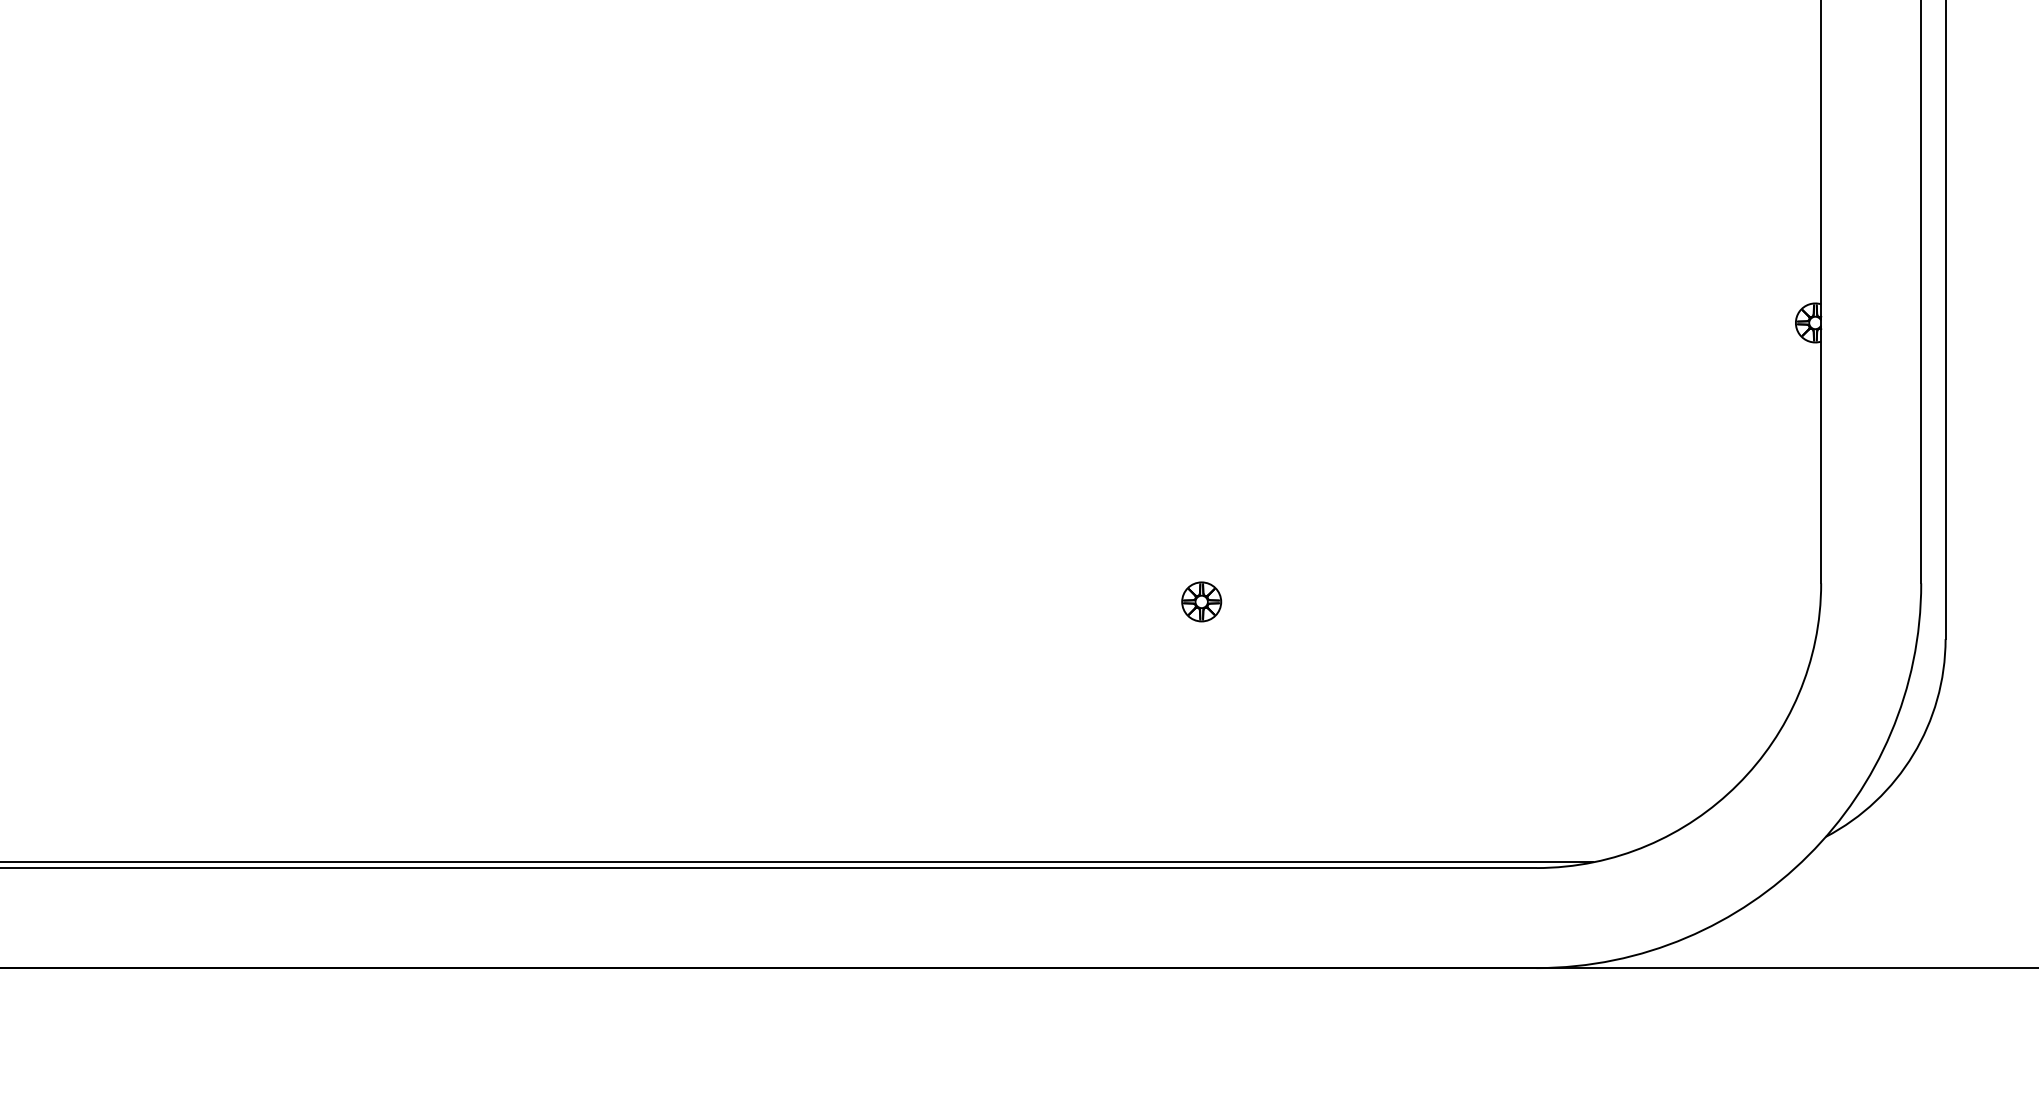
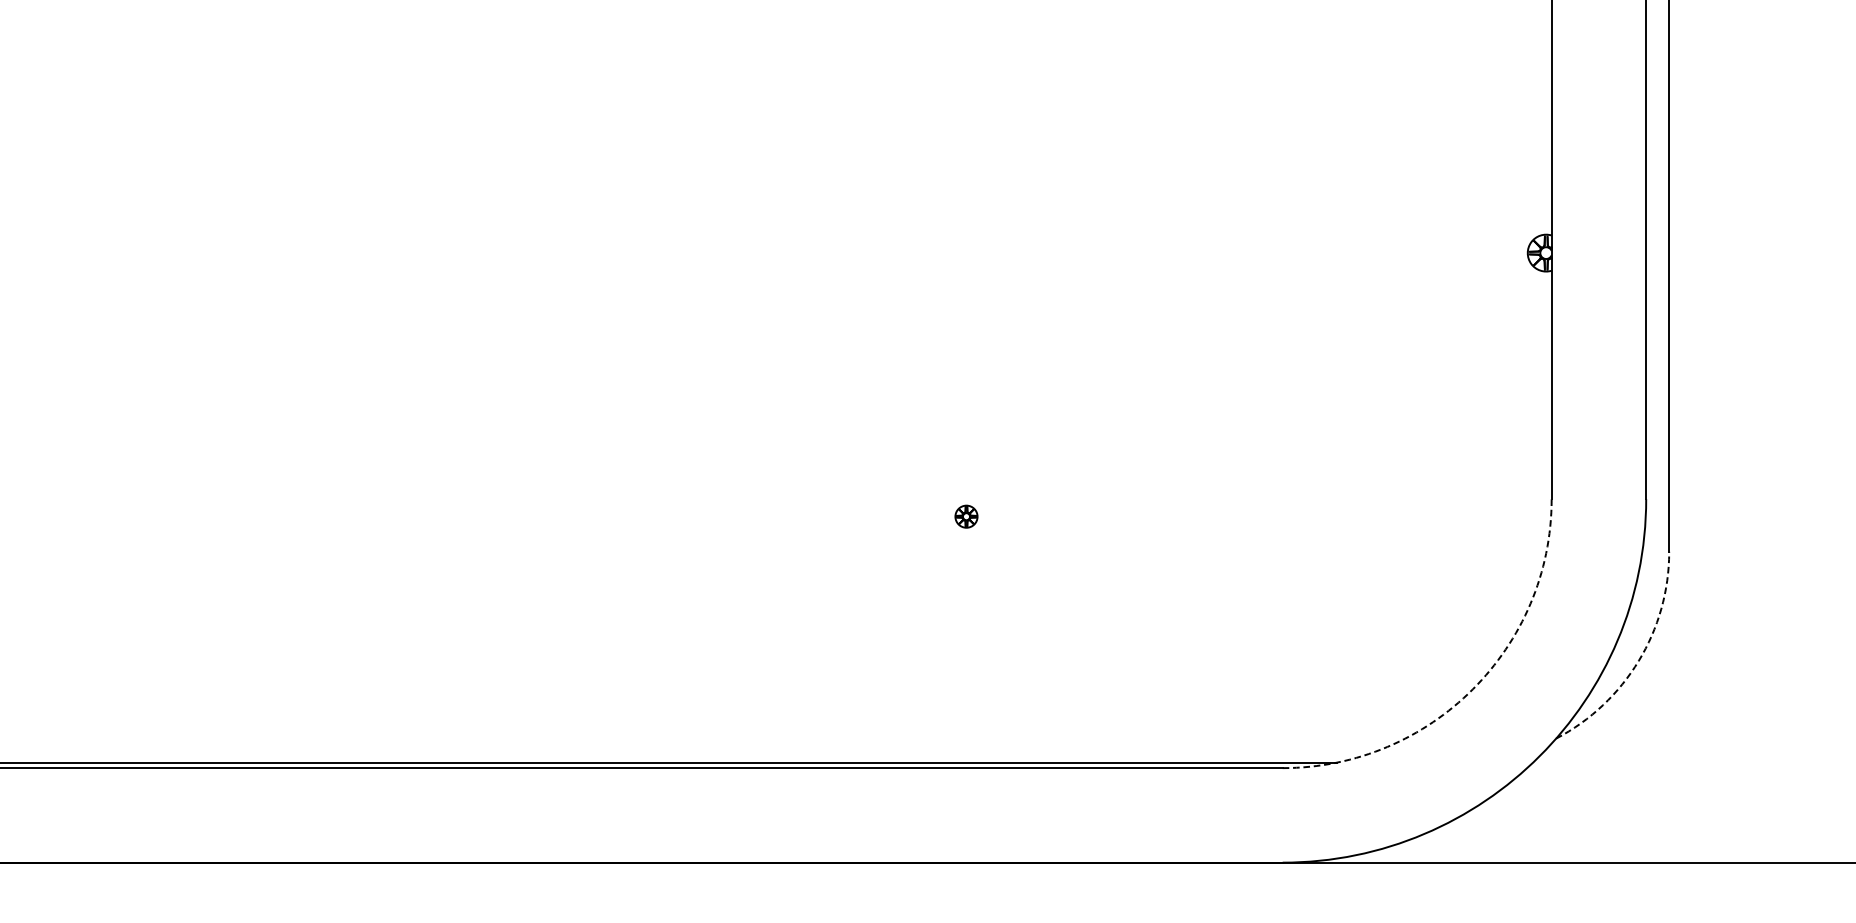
part: (1201, 601) -> (966, 516), size x0.6
arc: (1913, 754) -> (1638, 660), solid -> dashed
arc: (1737, 784) -> (1472, 689), solid -> dashed

